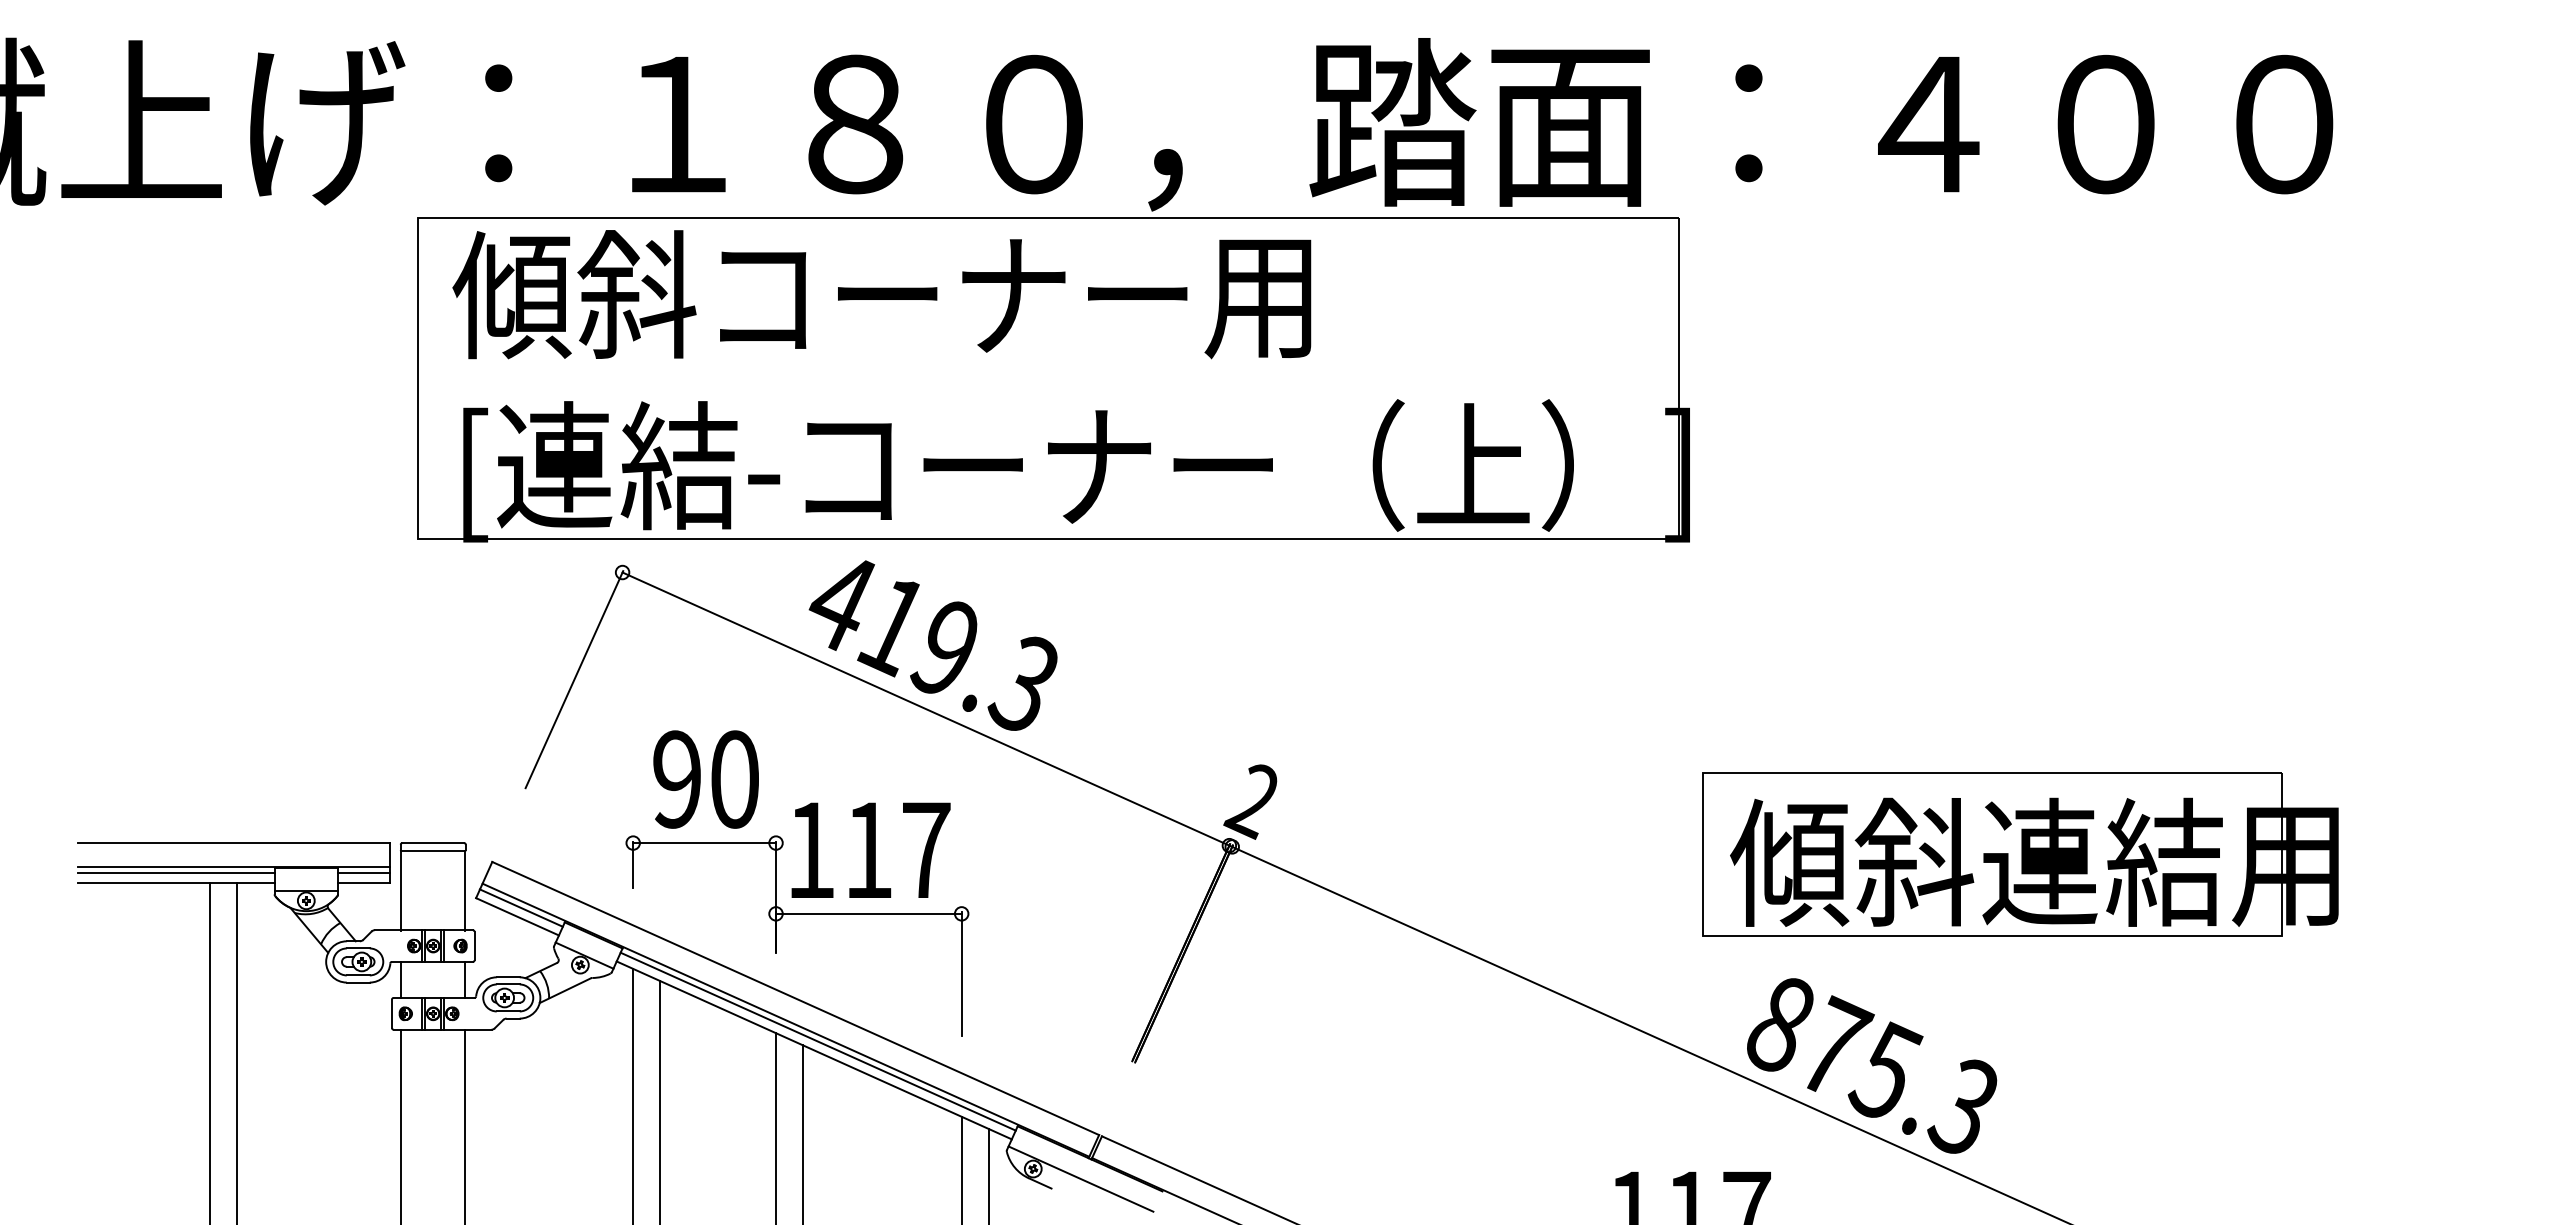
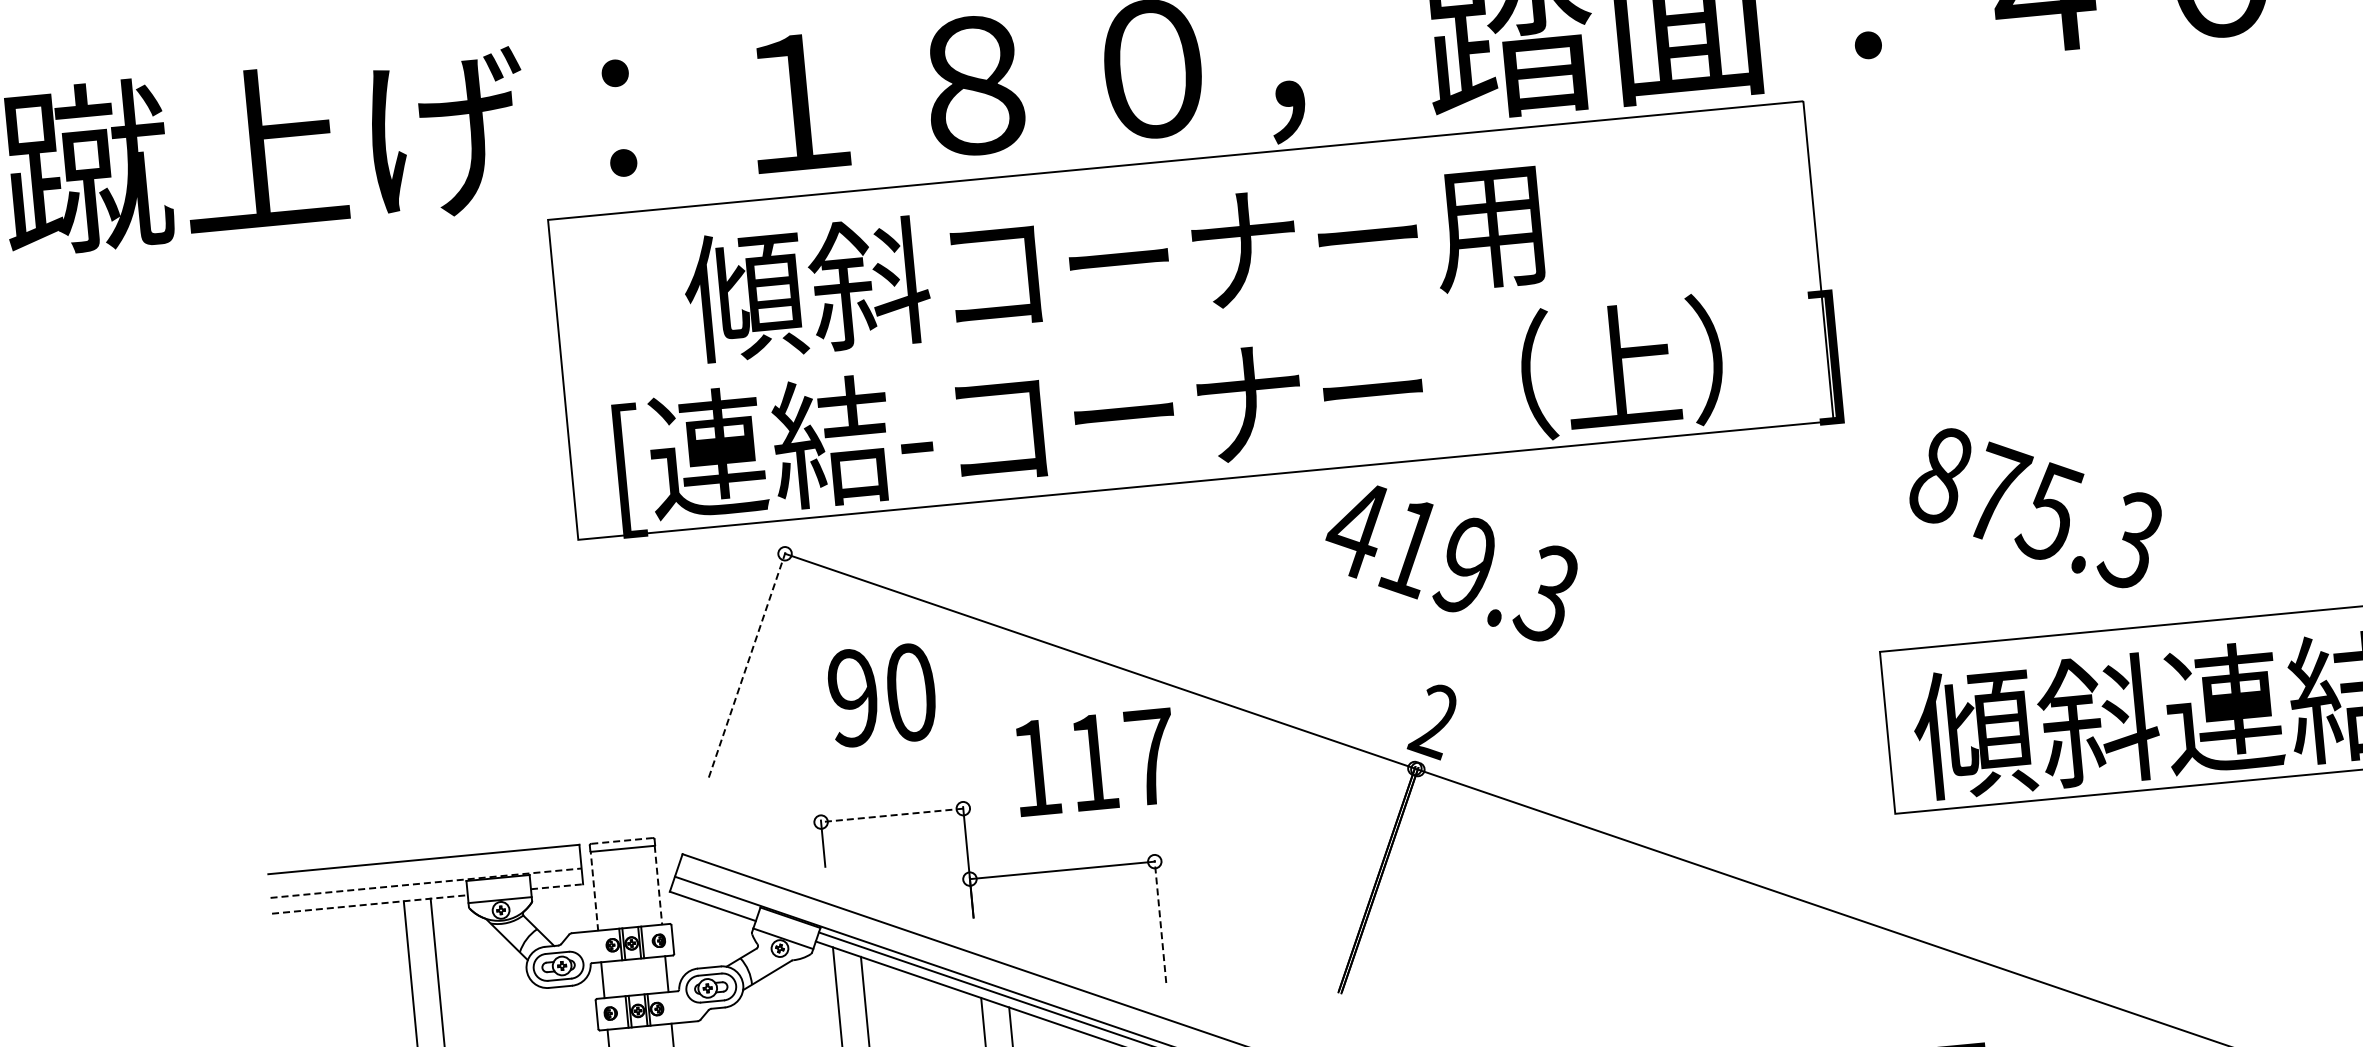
text: (881, 294) -> (1112, 260), moved
text: (932, 645) -> (1451, 564), moved
line: (574, 679) -> (747, 664), solid -> dashed
text: (705, 779) -> (881, 695), moved
line: (433, 843) -> (622, 841), solid -> dashed
line: (704, 843) -> (892, 815), solid -> dashed
text: (870, 849) -> (1094, 761), moved
line: (234, 866) -> (426, 882), solid -> dashed
line: (175, 873) -> (368, 895), removed
line: (364, 873) -> (556, 877), removed
line: (176, 882) -> (370, 904), solid -> dashed
line: (364, 882) -> (557, 886), solid -> dashed
line: (401, 890) -> (594, 891), solid -> dashed
line: (465, 890) -> (658, 885), solid -> dashed
line: (520, 907) -> (714, 896), removed
line: (961, 974) -> (1160, 922), solid -> dashed
text: (1872, 1065) -> (2036, 507), moved

